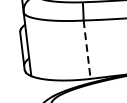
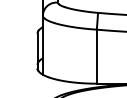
line: (86, 50) -> (96, 57), dashed -> solid

